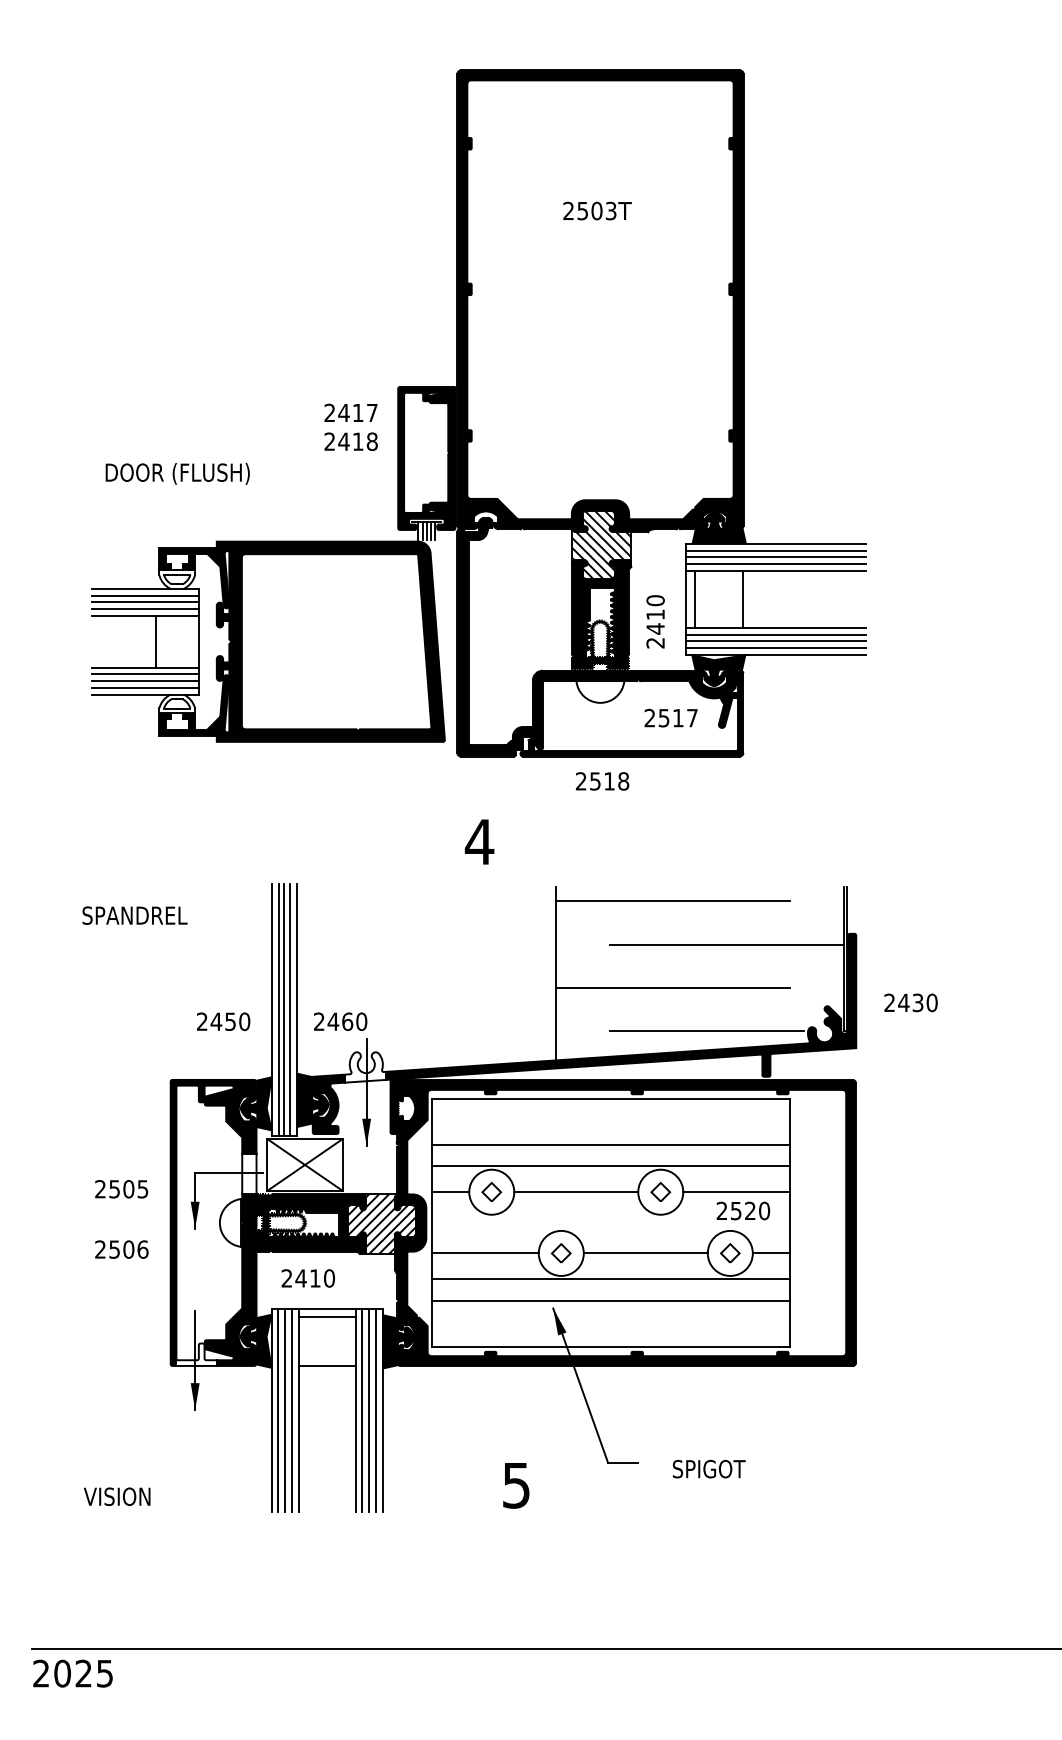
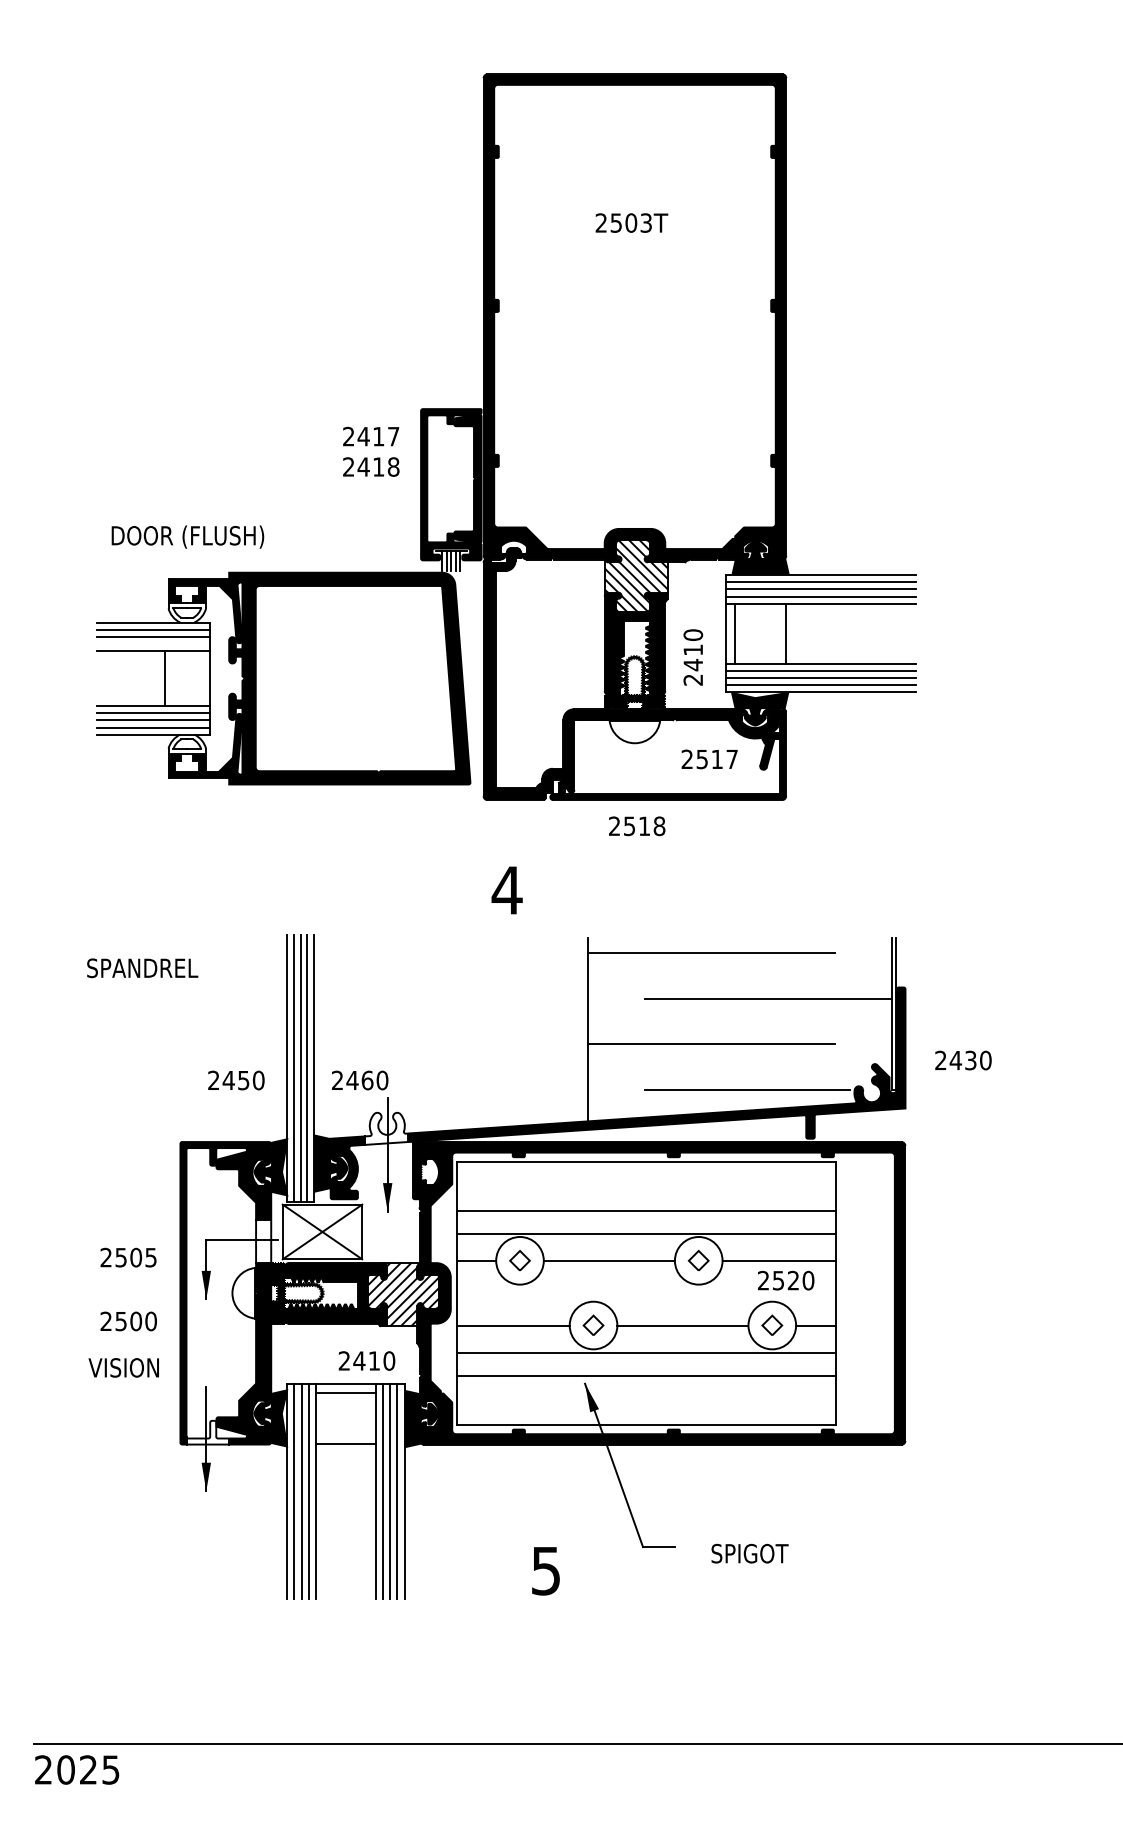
text: (177, 473) -> (187, 536), moved
line: (145, 608) -> (153, 643), removed
text: (143, 1248) -> (151, 1320), 2506 -> 2500
text: (307, 1277) -> (366, 1360), moved
text: (116, 1496) -> (123, 1367), moved

